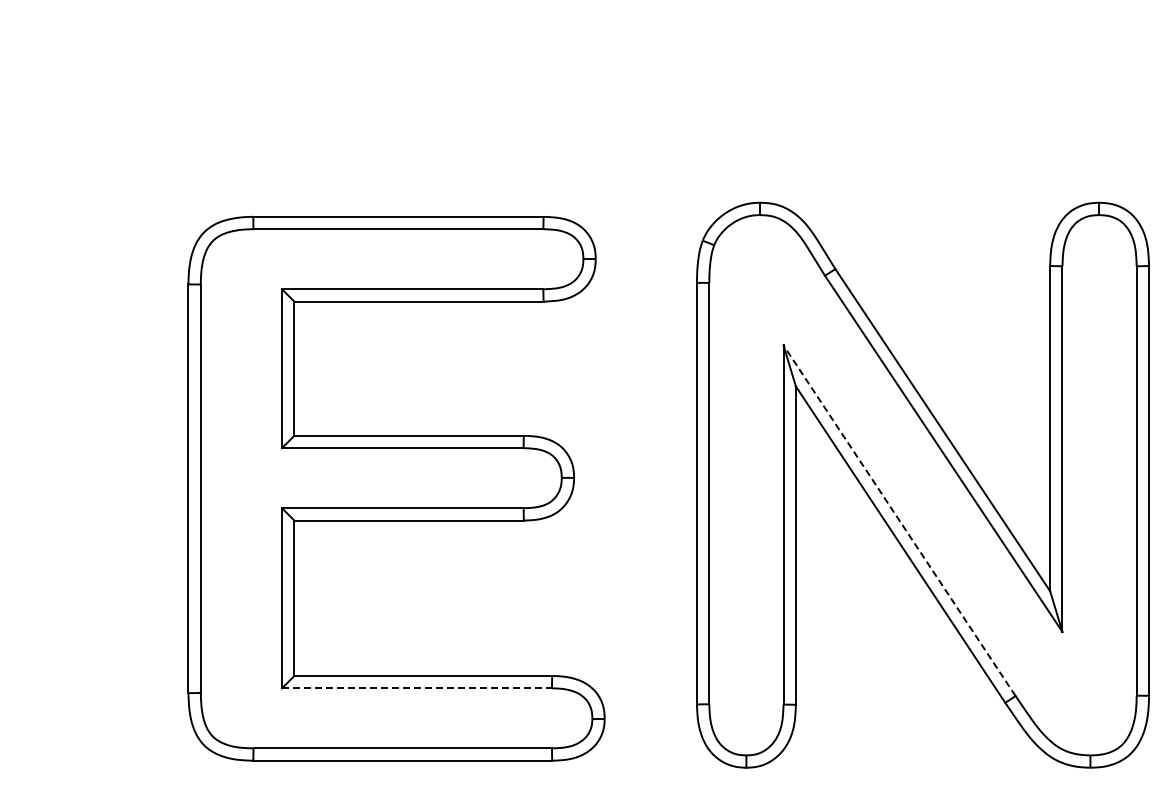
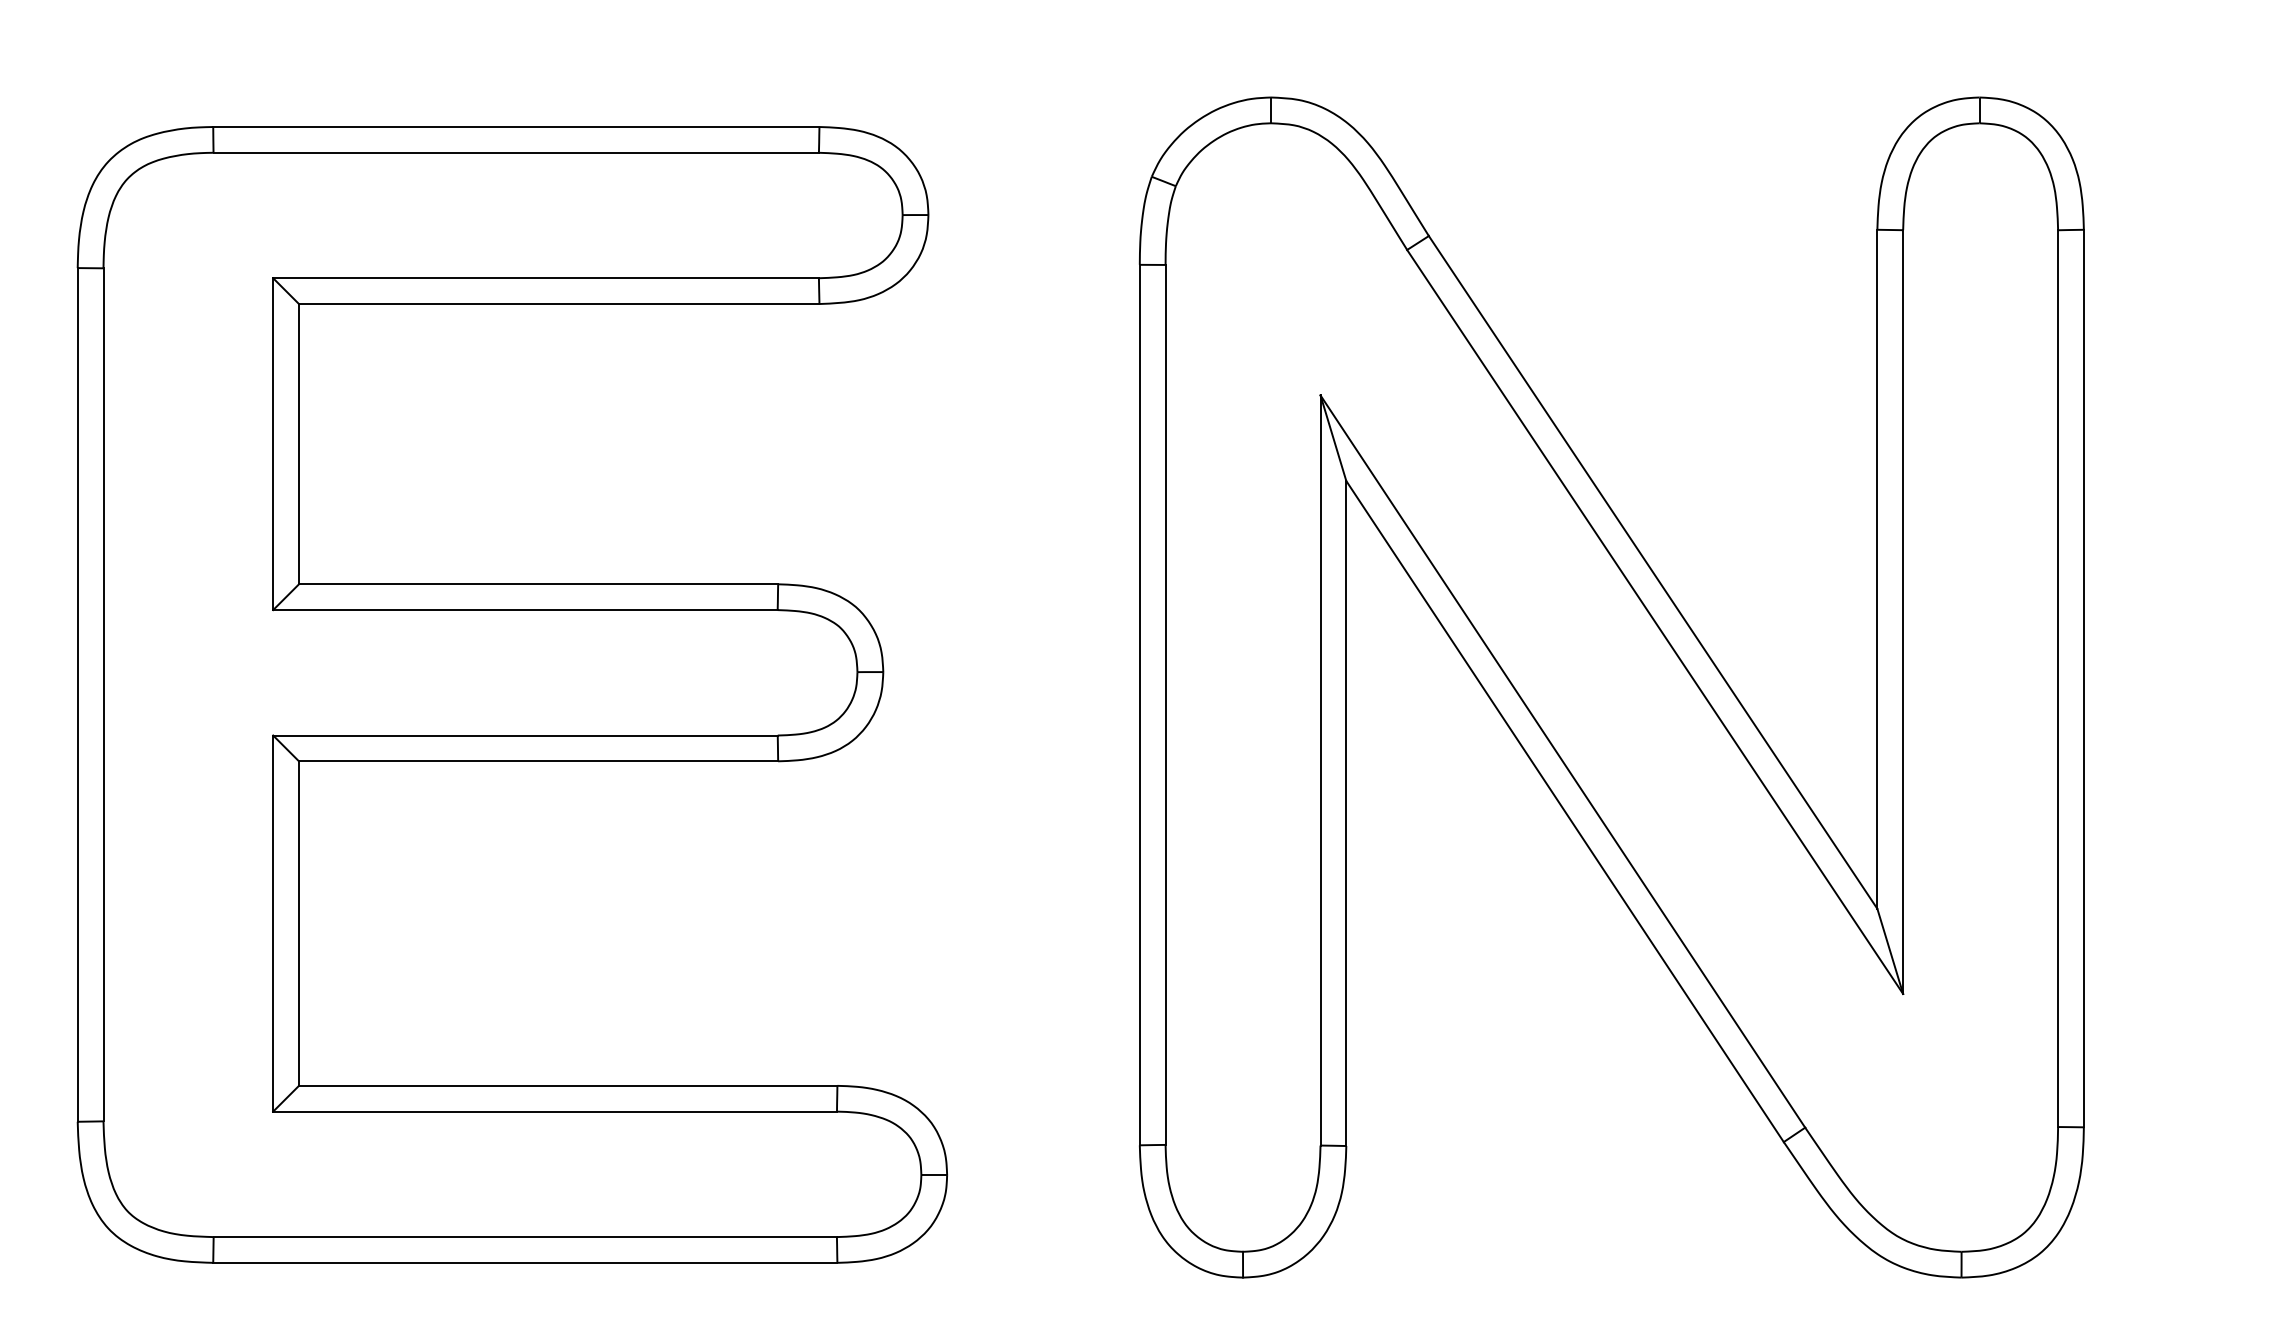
line: (899, 520) -> (1562, 761), dashed -> solid
line: (417, 688) -> (556, 1112), dashed -> solid

